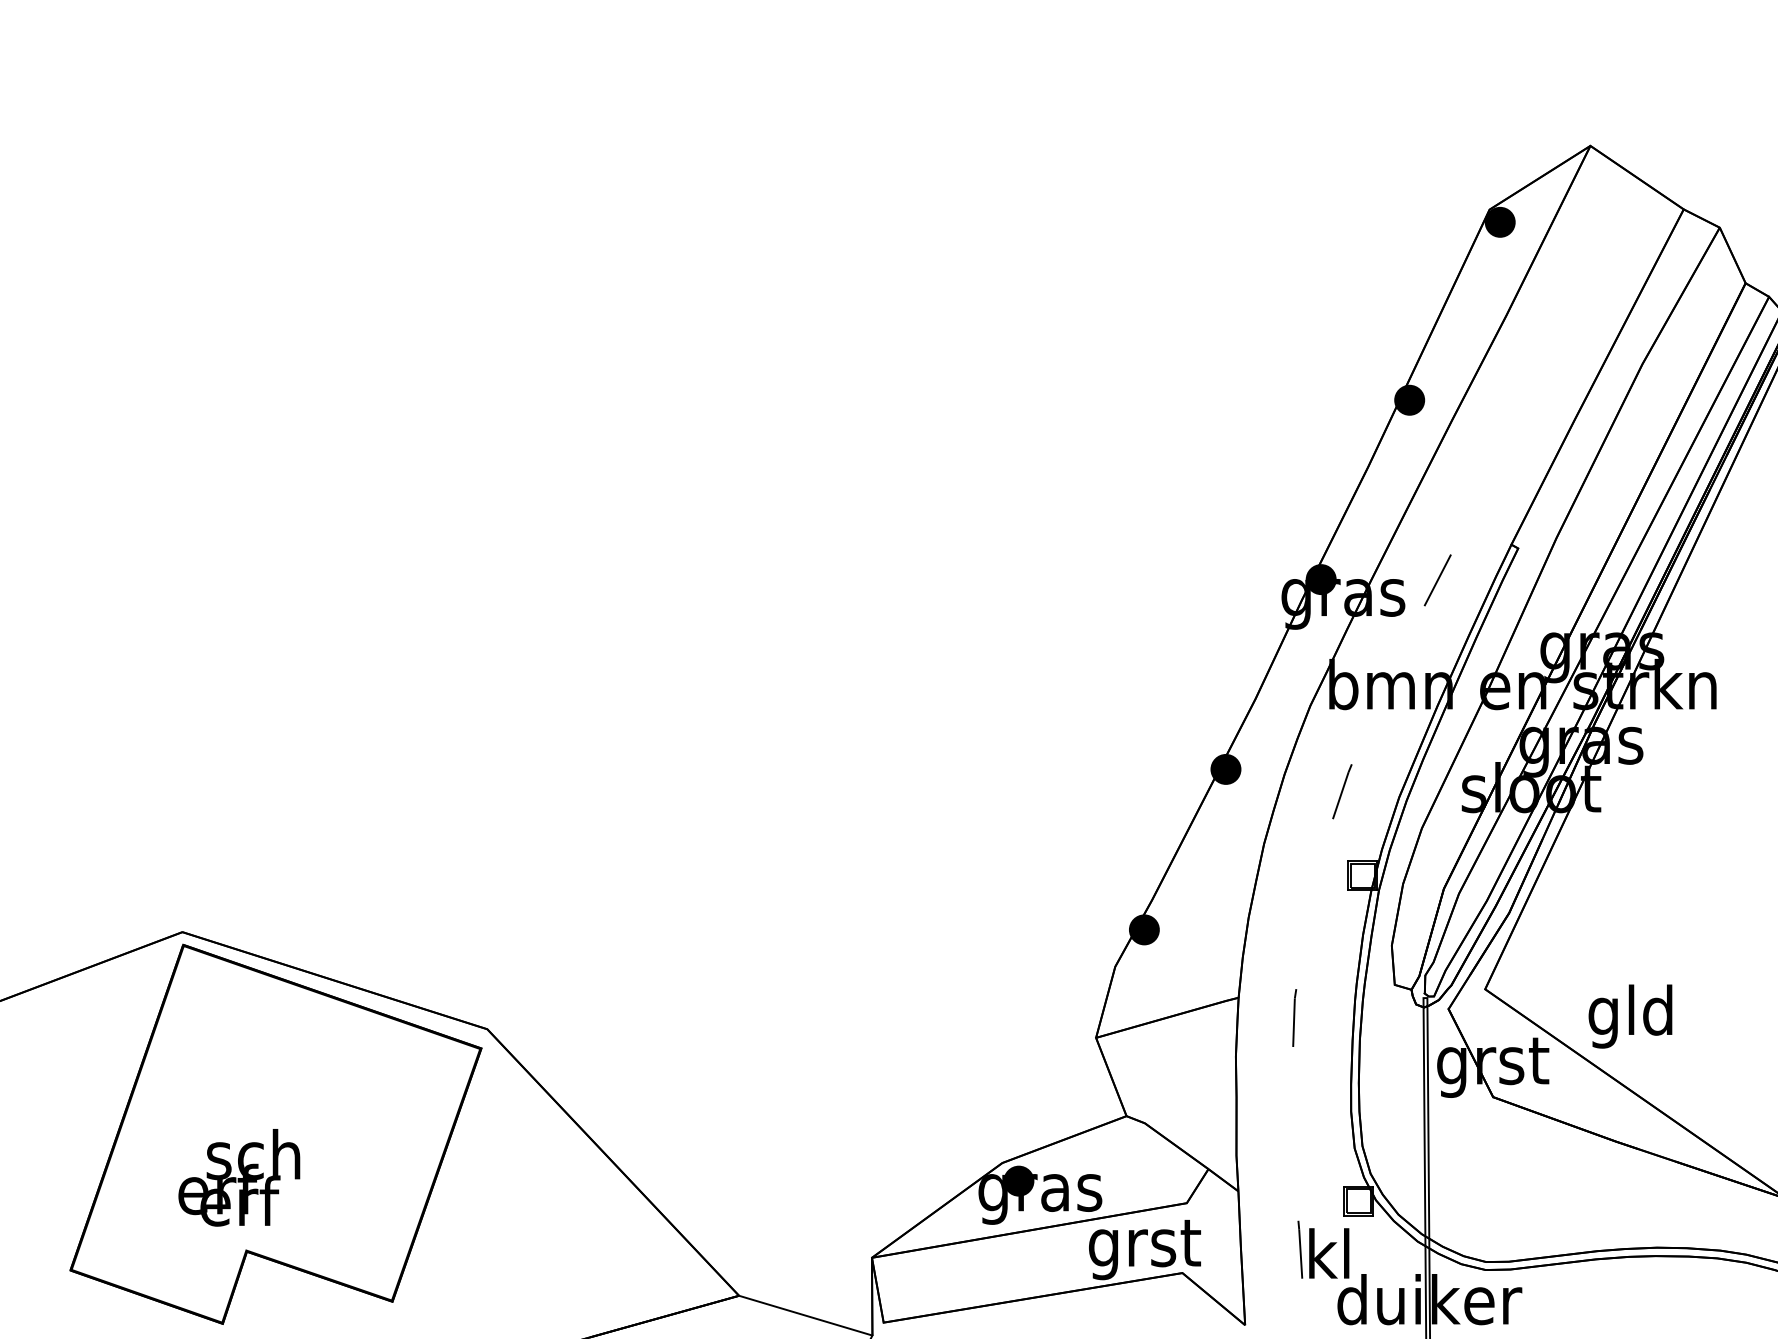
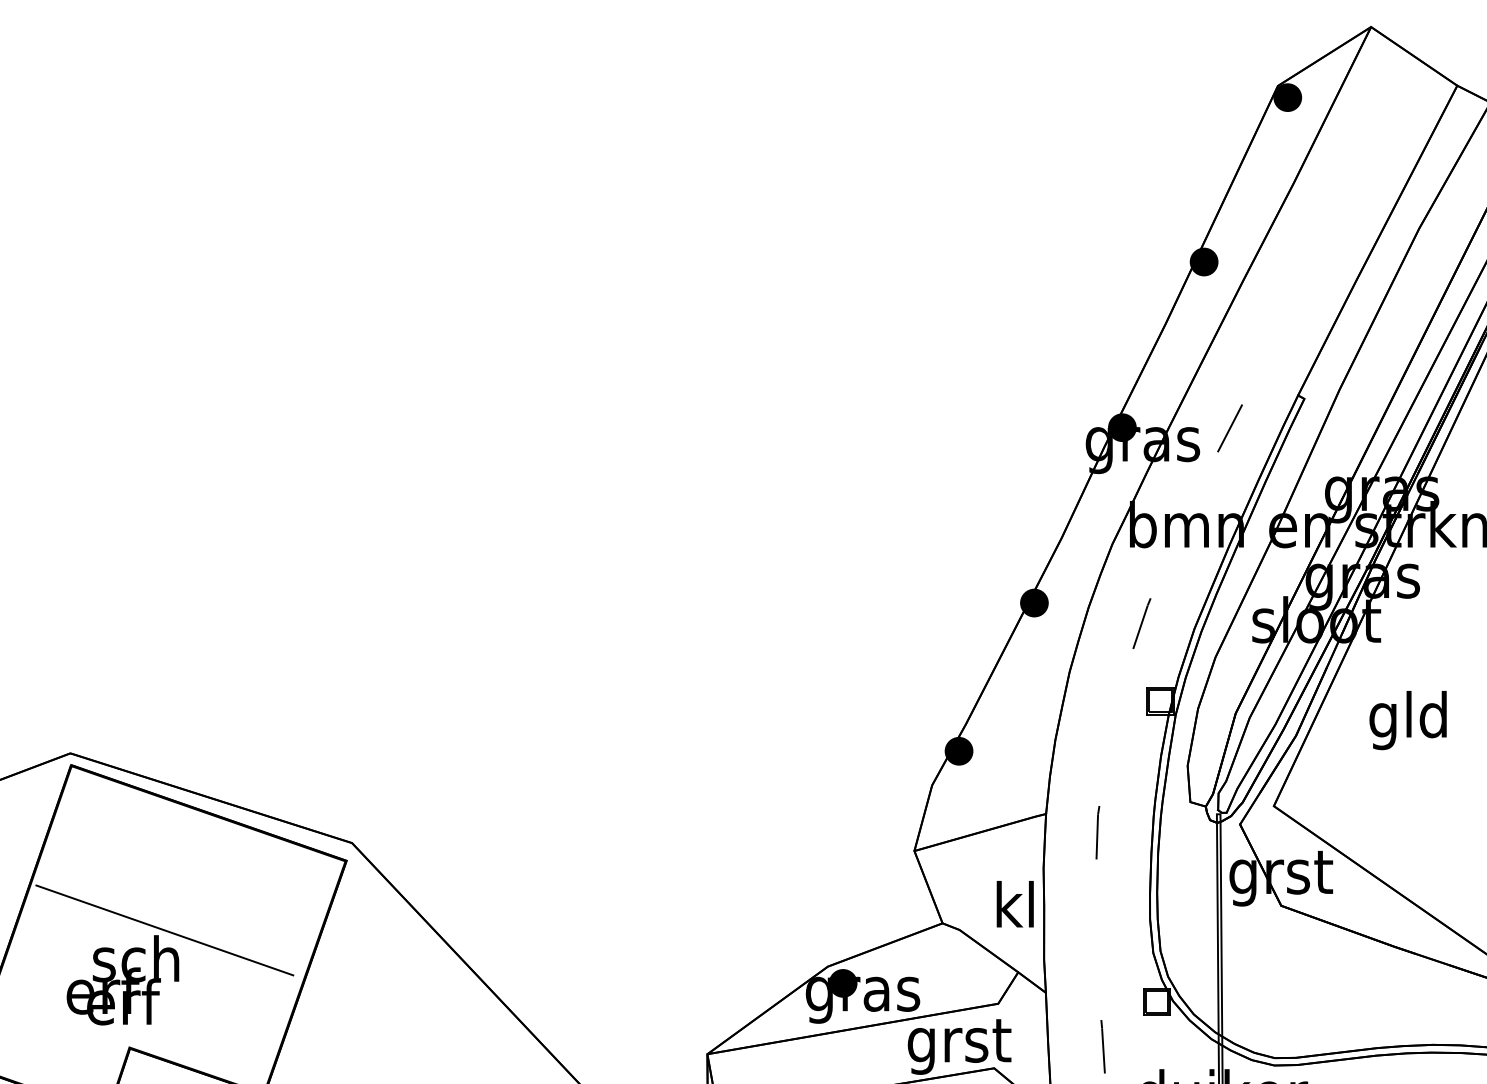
text: (1630, 1016) -> (1408, 720), moved
line: (284, 1123) -> (164, 930), added
text: (1329, 1253) -> (1015, 904), moved

